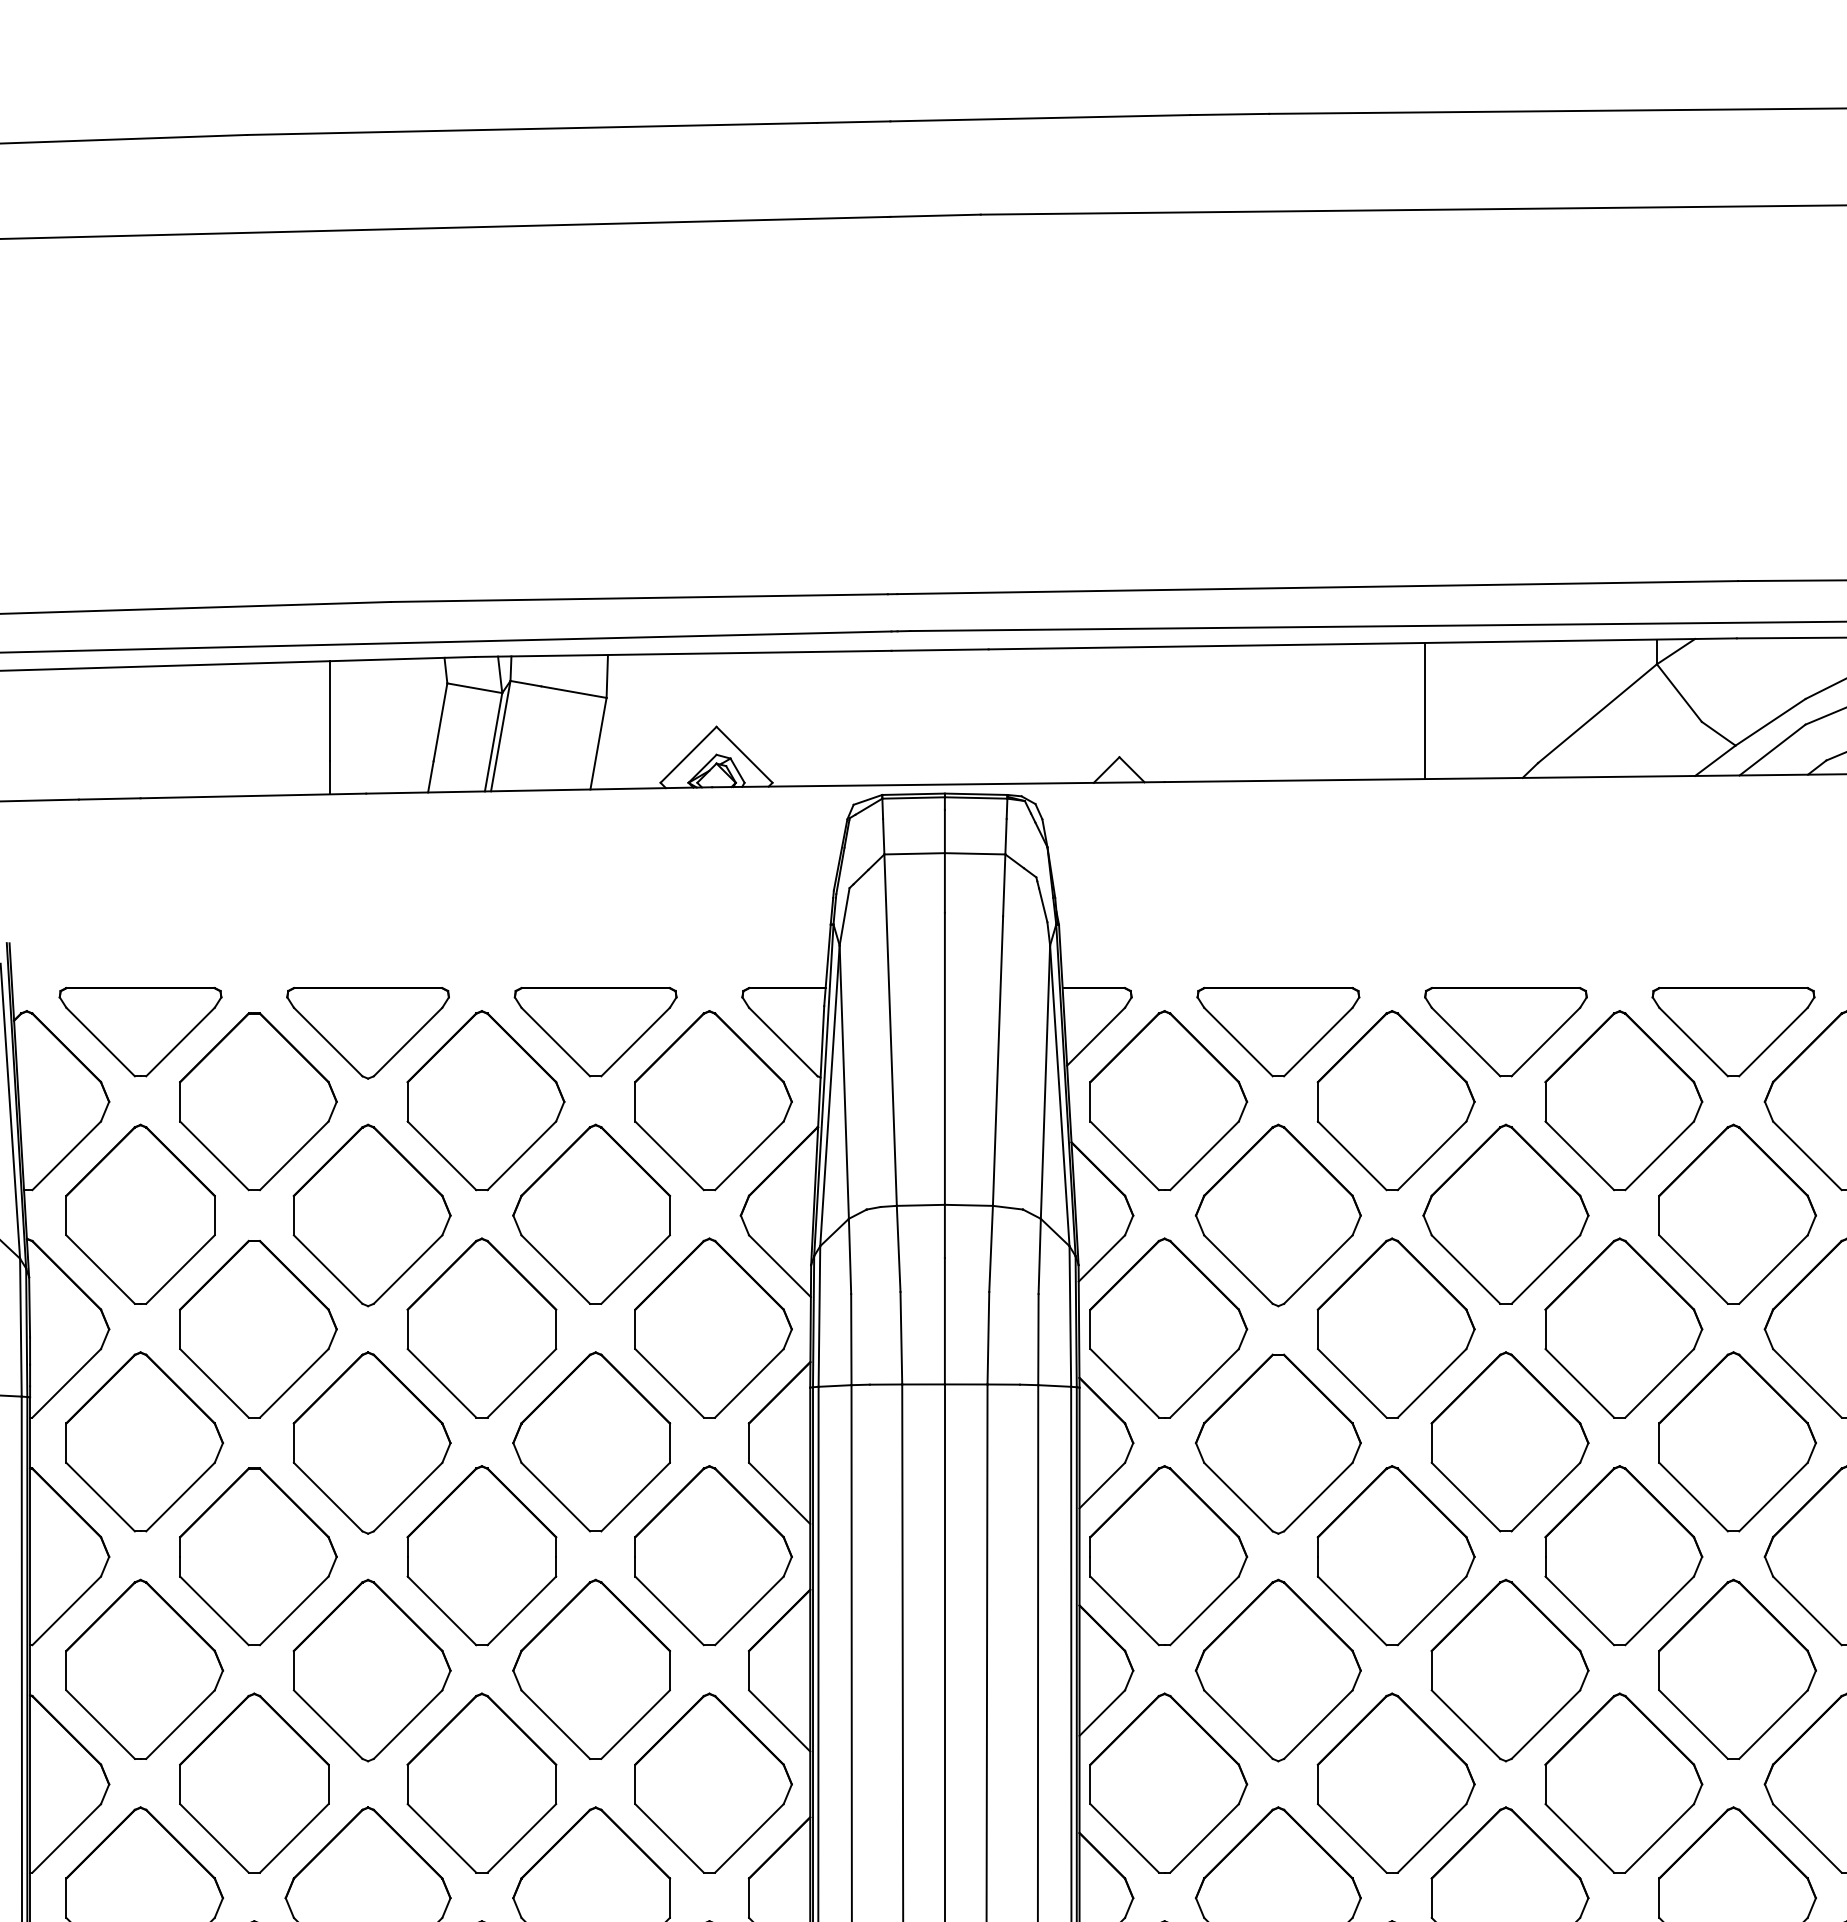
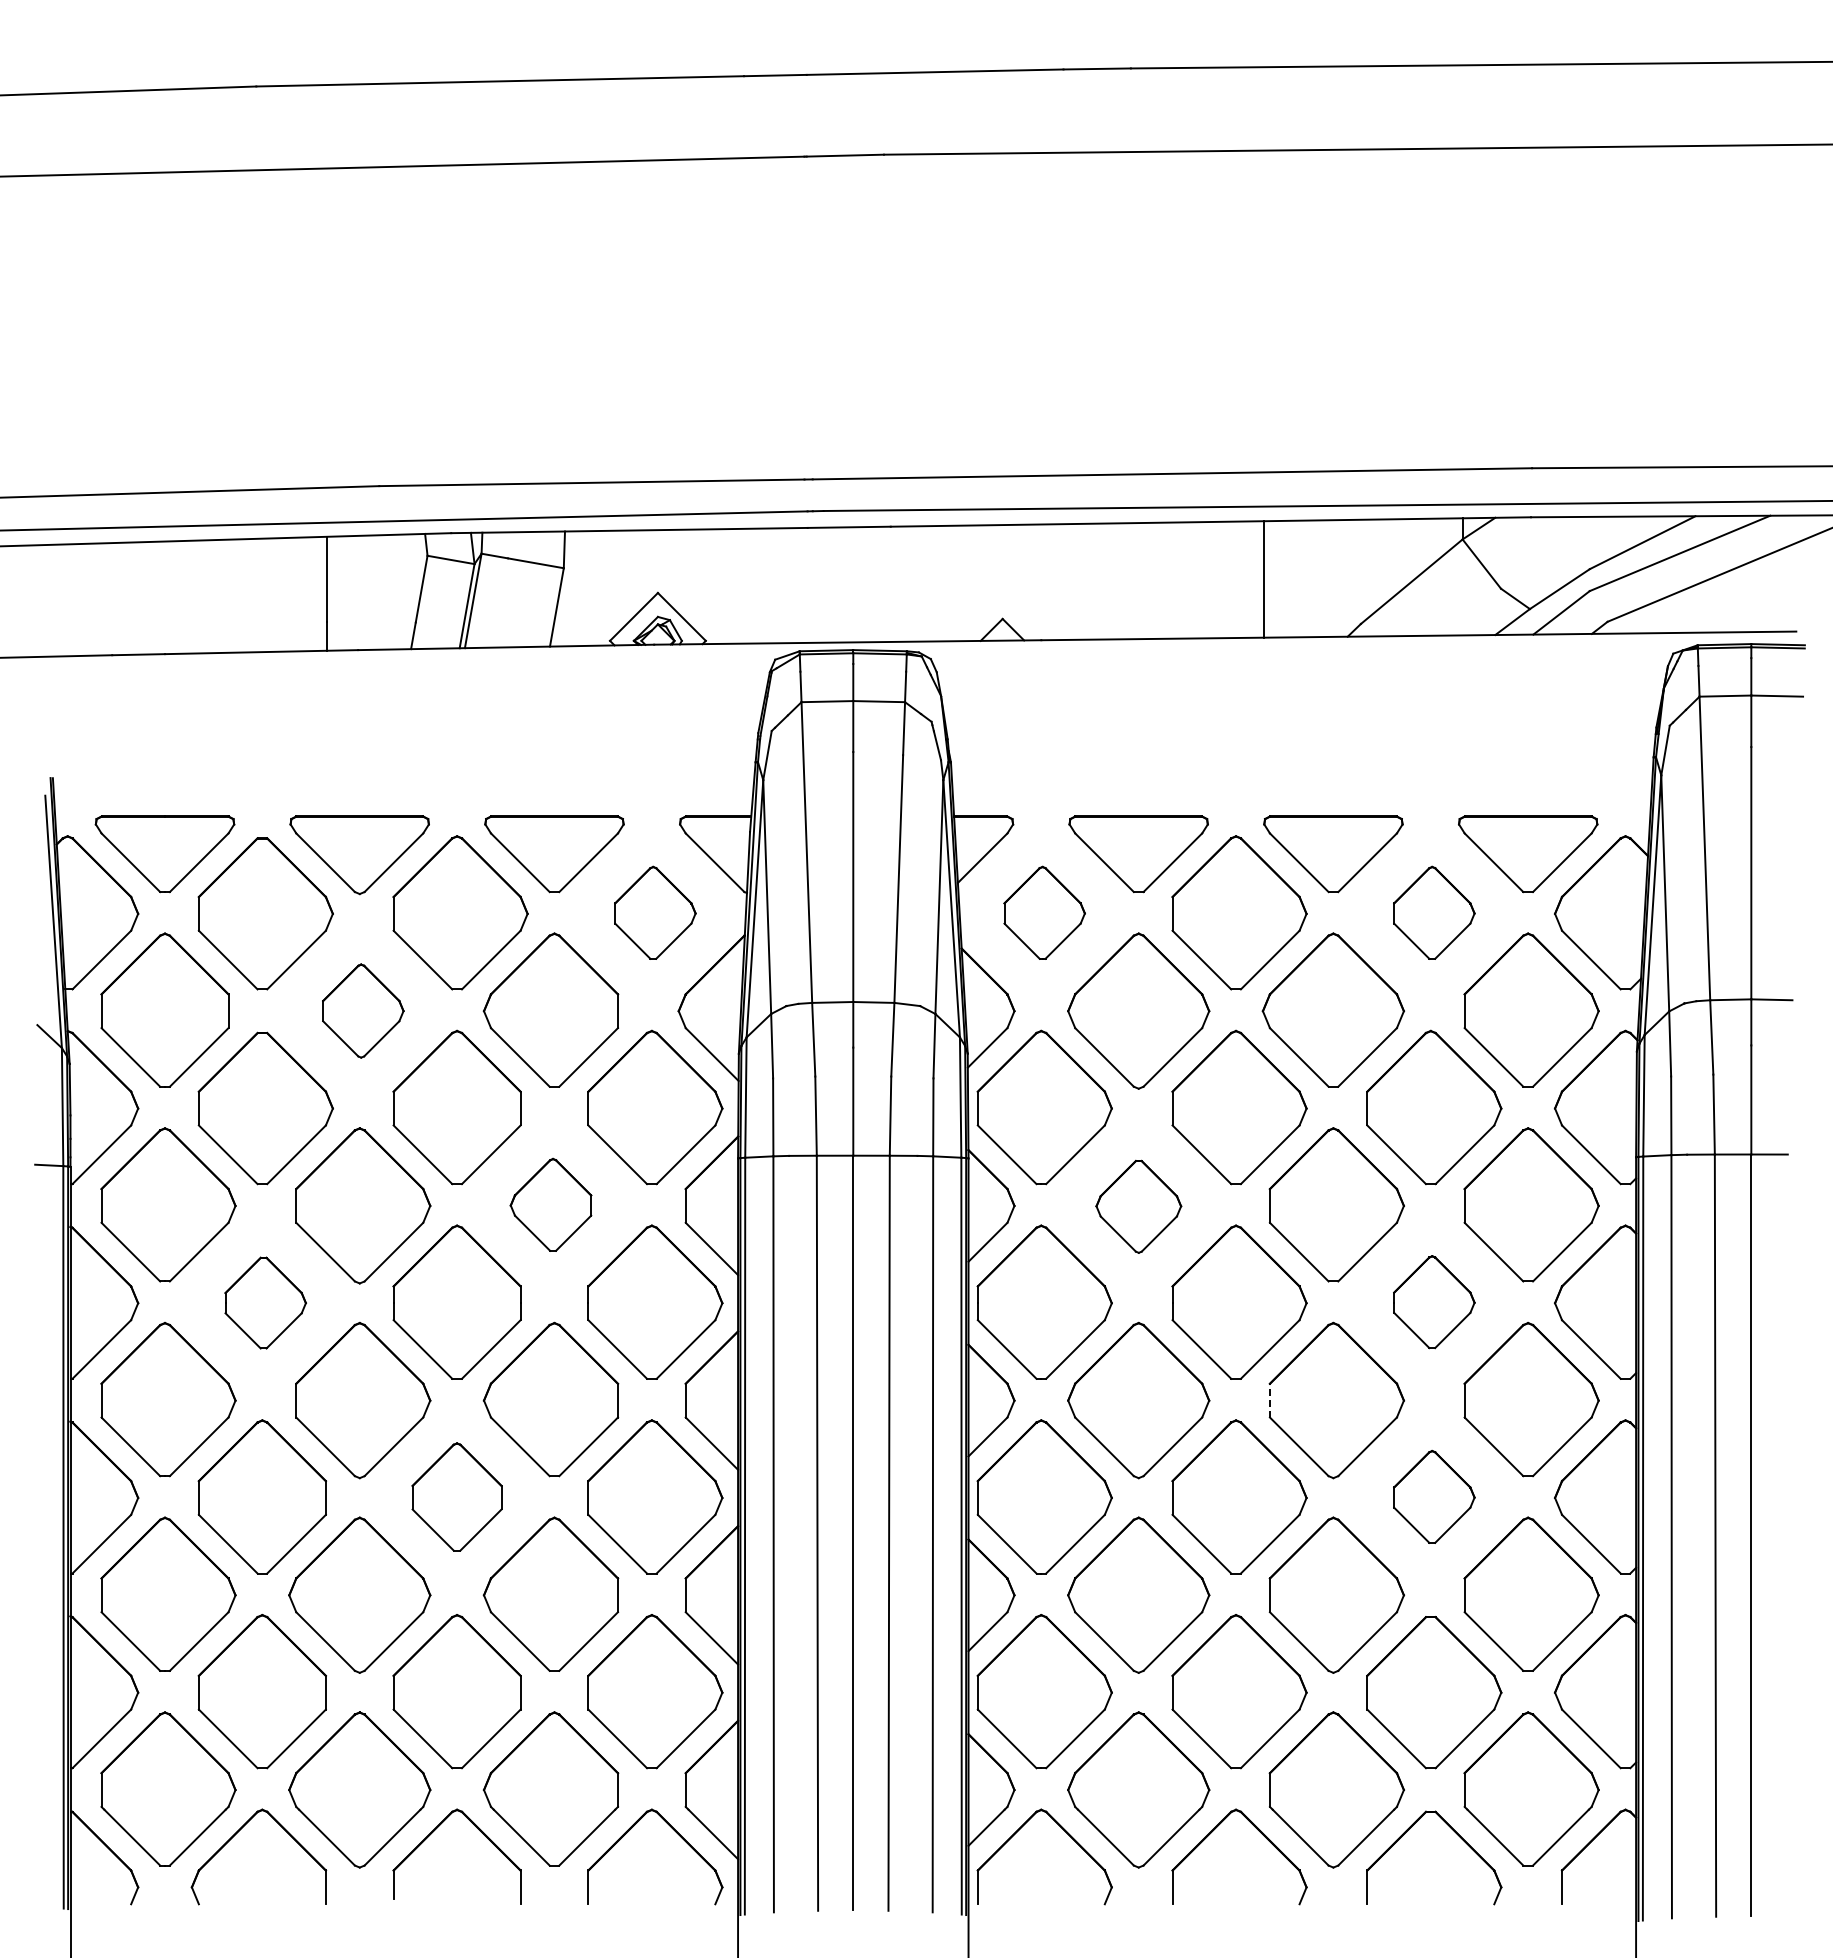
part: (713, 1100) -> (655, 912), size x0.6
part: (1168, 1100) -> (1044, 912), size x0.6
part: (1624, 1100) -> (1434, 912), size x0.6
part: (372, 1214) -> (363, 1010), size x0.6
part: (591, 1441) -> (550, 1204), size x0.6
part: (1278, 1443) -> (1138, 1206), size x0.6
part: (1624, 1554) -> (1434, 1301), size x0.6
part: (257, 1555) -> (265, 1302), size x0.6
line: (1431, 1670) -> (1269, 1400), solid -> dashed
part: (481, 1782) -> (456, 1496), size x0.7
part: (1624, 1782) -> (1434, 1496), size x0.6

